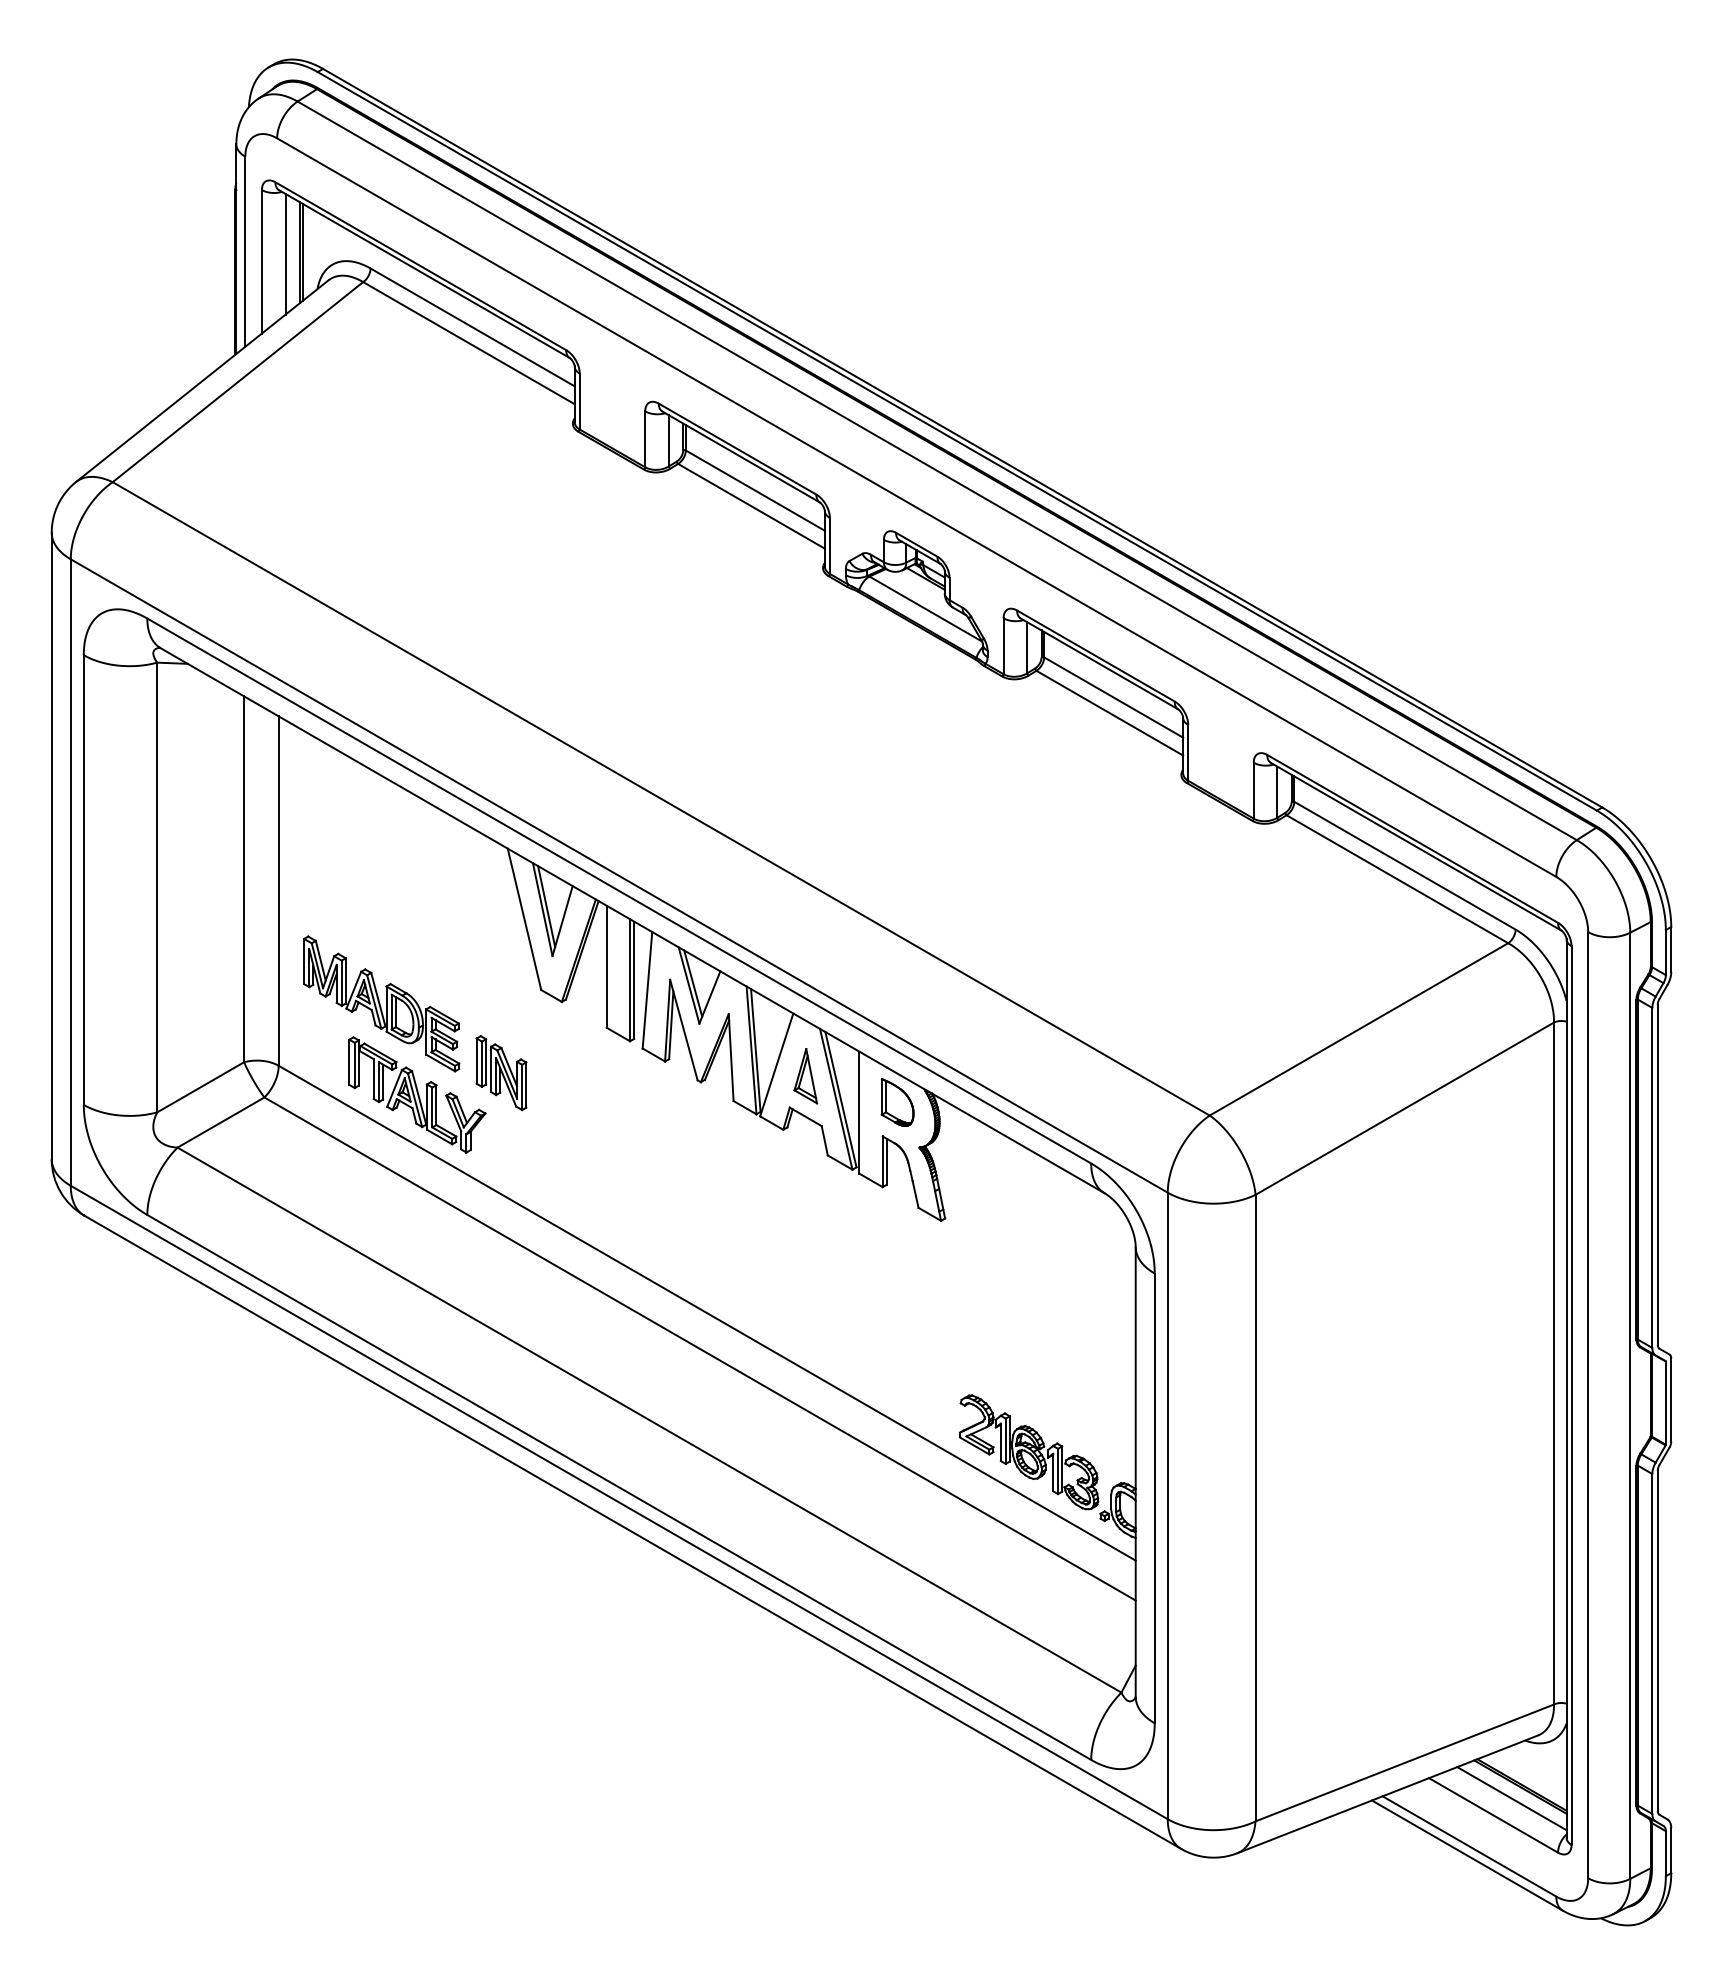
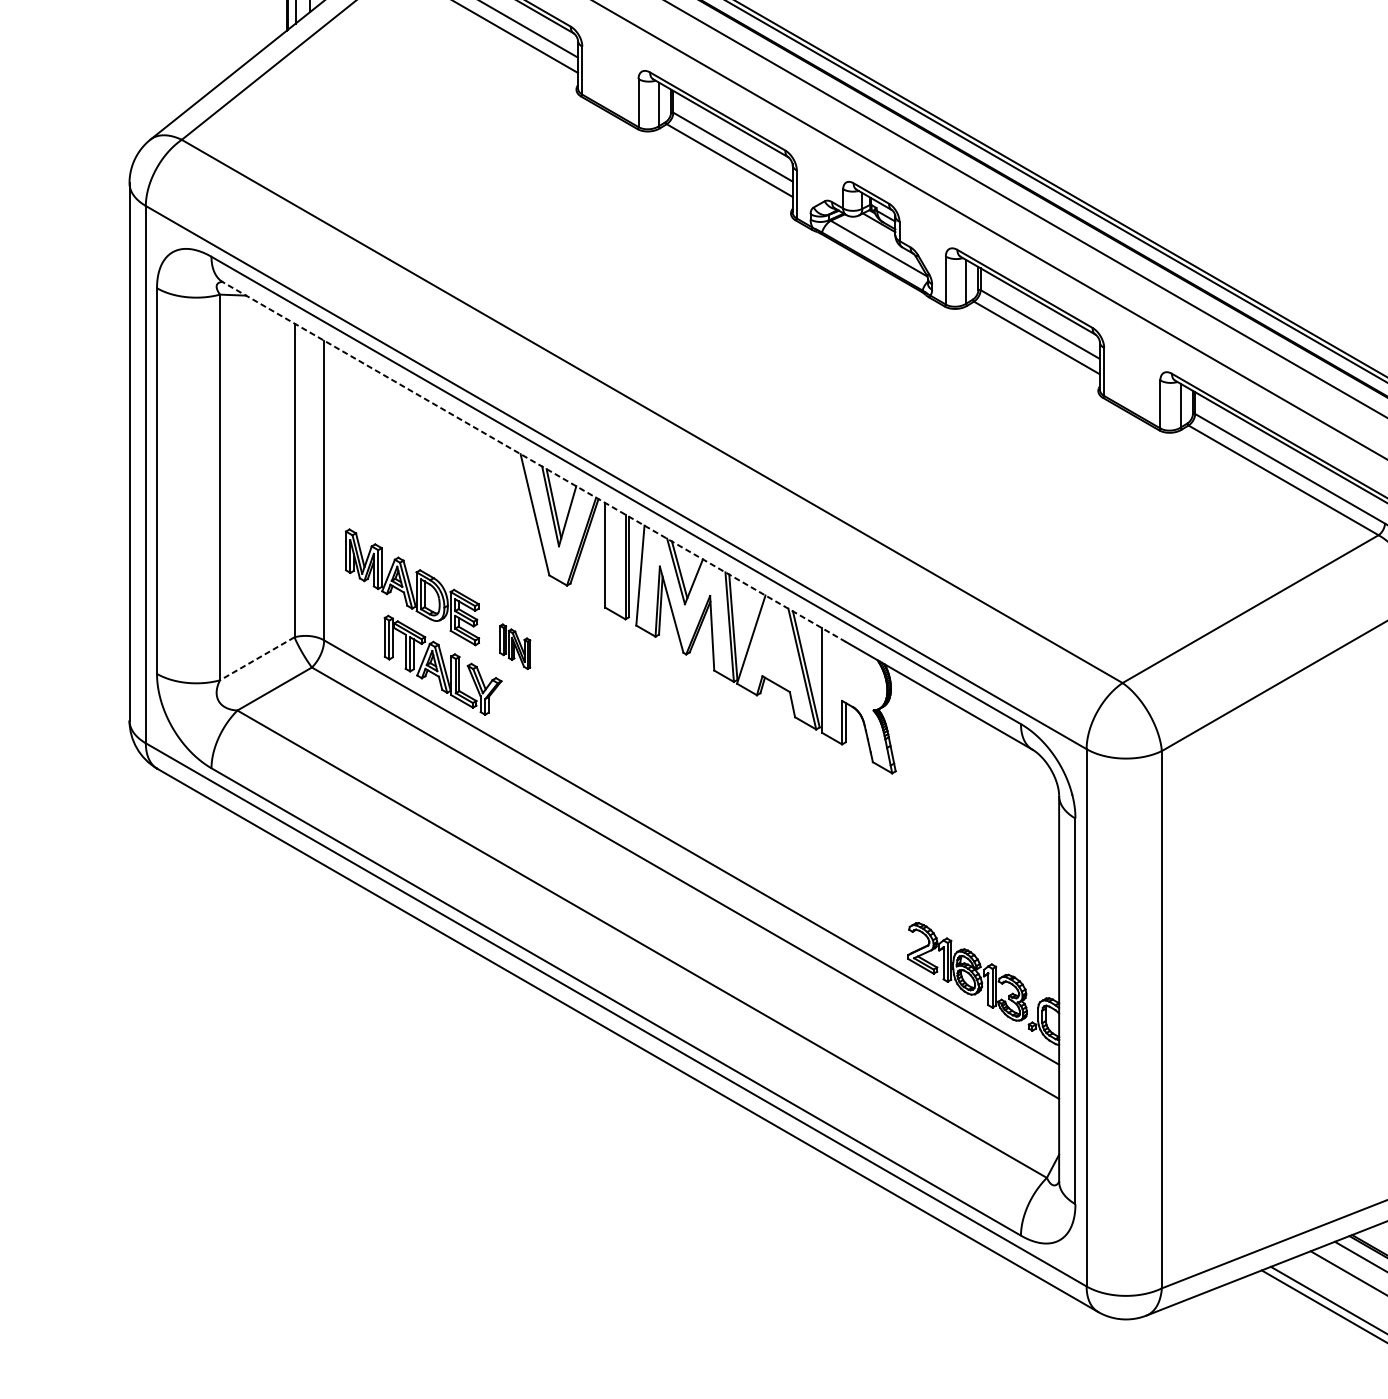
line: (523, 857) -> (534, 461), solid -> dashed
part: (501, 1073) -> (515, 646), size x0.7
part: (805, 1076) -> (775, 649), removed
line: (200, 1087) -> (257, 658), solid -> dashed
part: (897, 1102) -> (854, 671), removed

